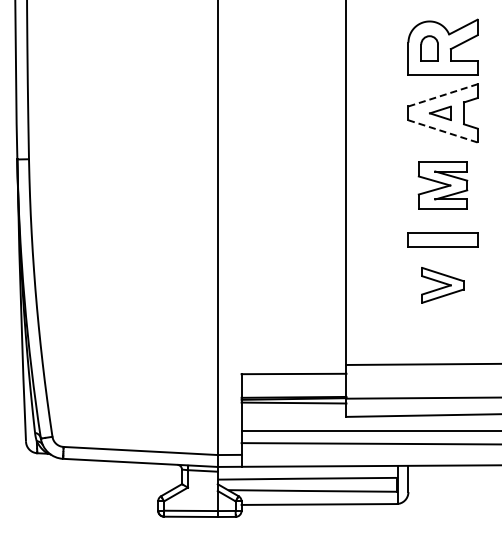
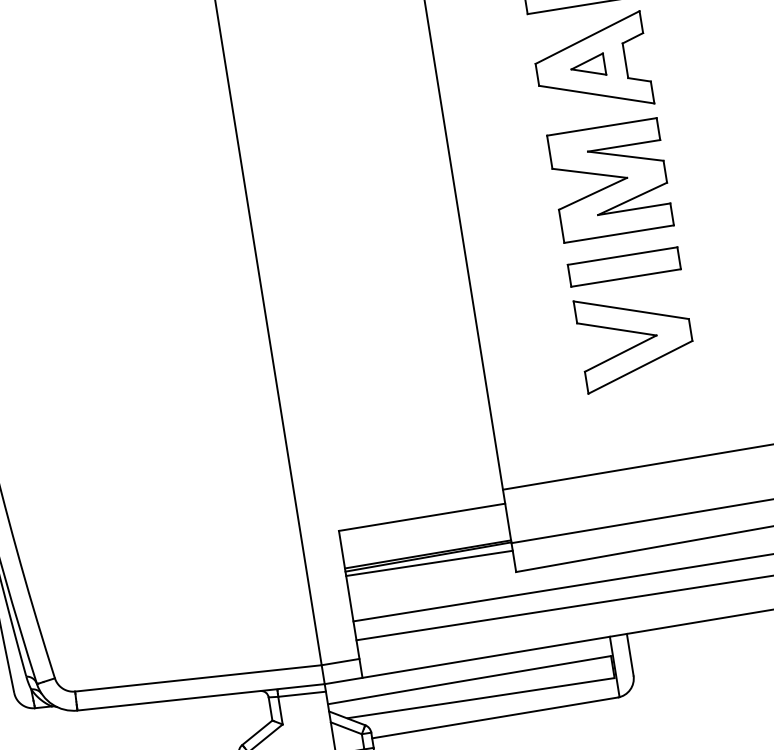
line: (443, 95) -> (588, 37), dashed -> solid
line: (442, 131) -> (595, 94), dashed -> solid
part: (442, 185) -> (609, 180), size x1.43
part: (442, 285) -> (635, 339), size x1.67

